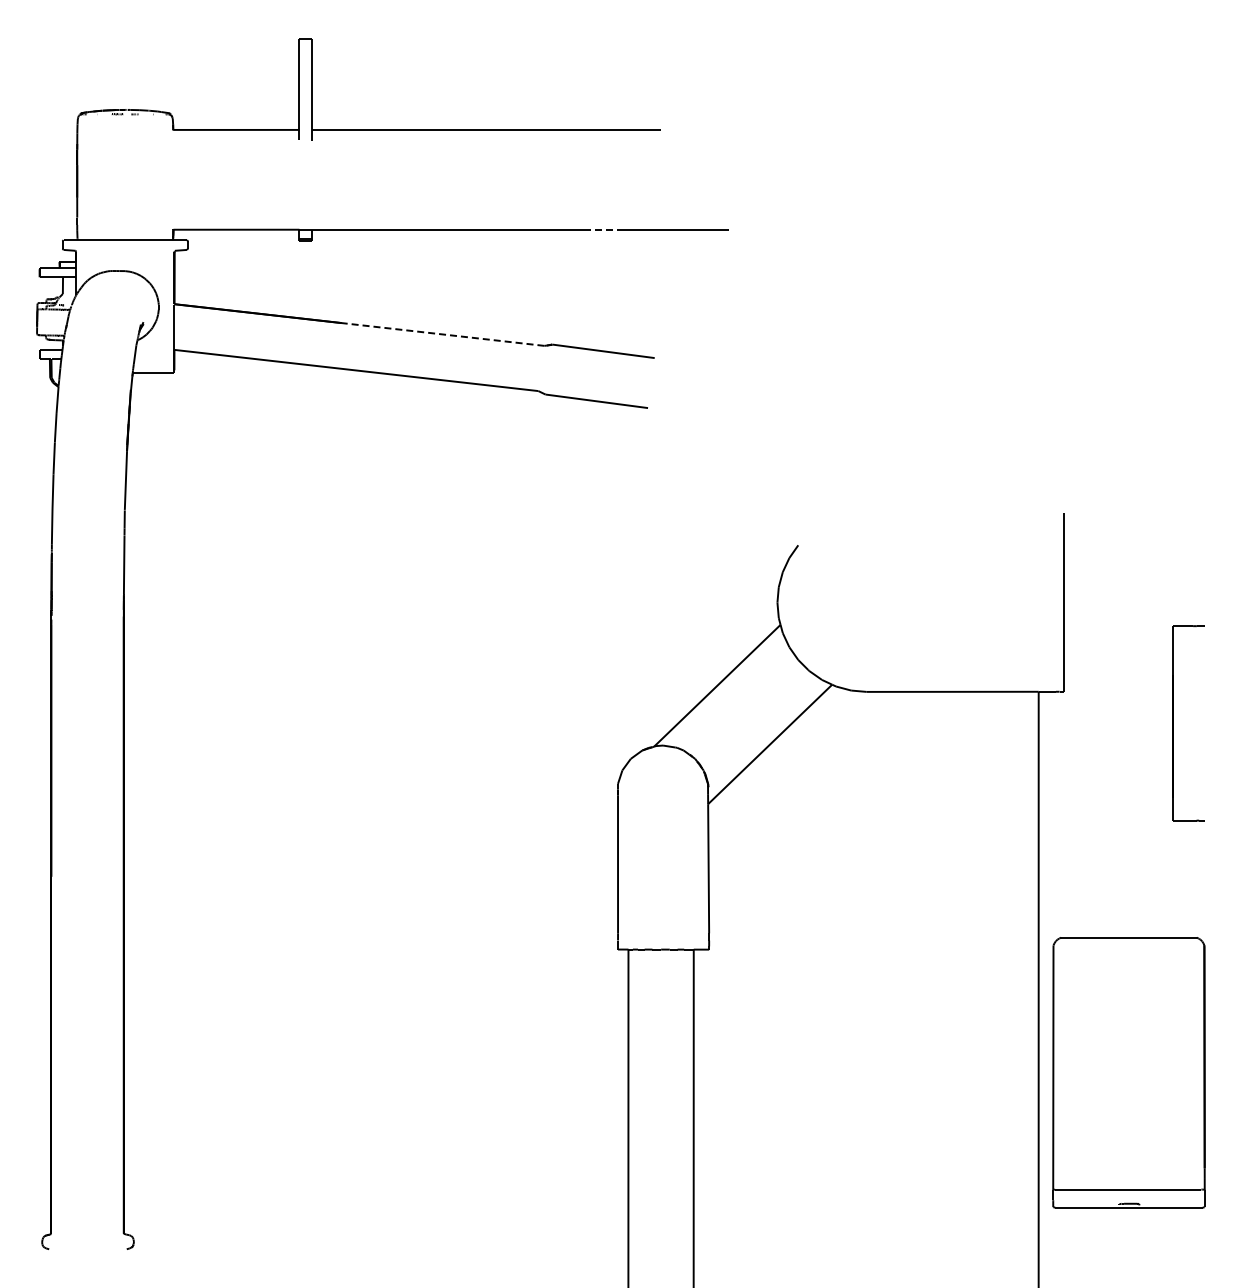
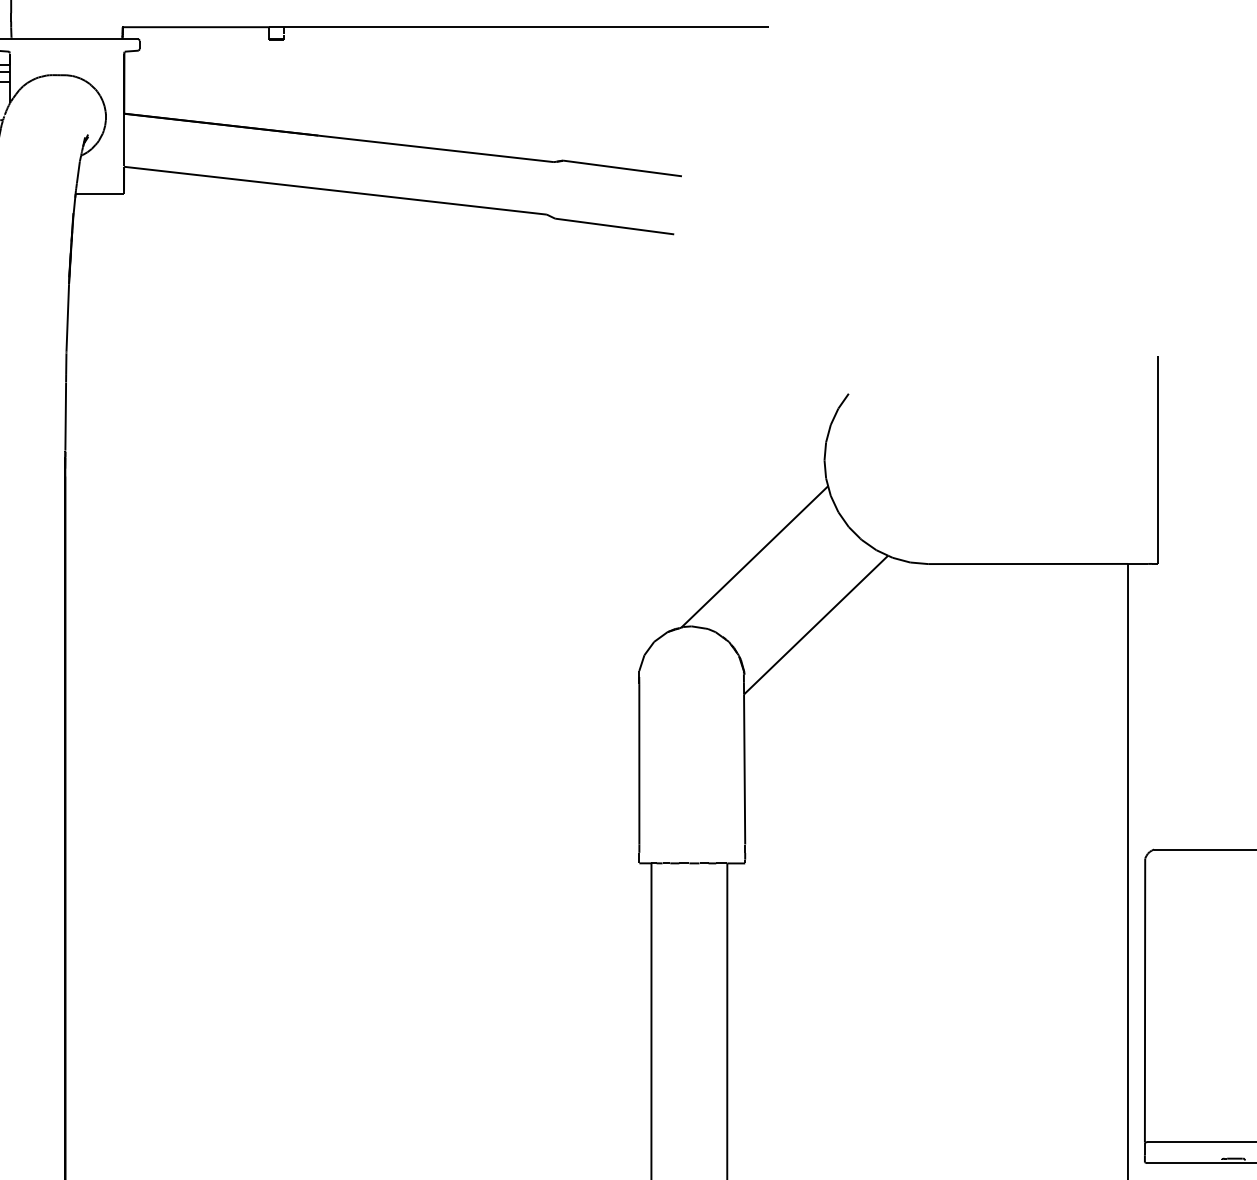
line: (603, 229) -> (622, 26), dashed -> solid
line: (443, 334) -> (436, 148), dashed -> solid

